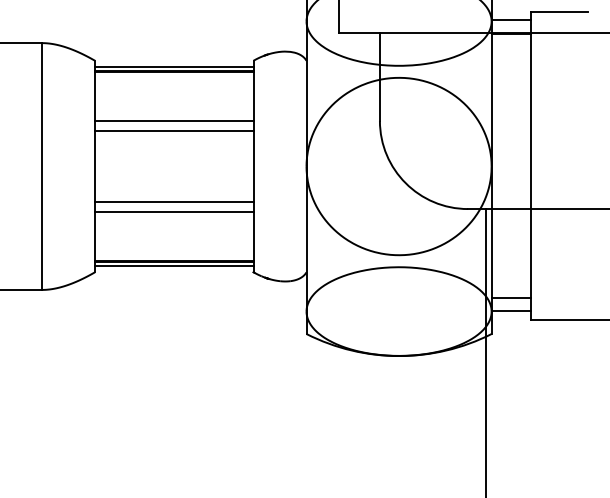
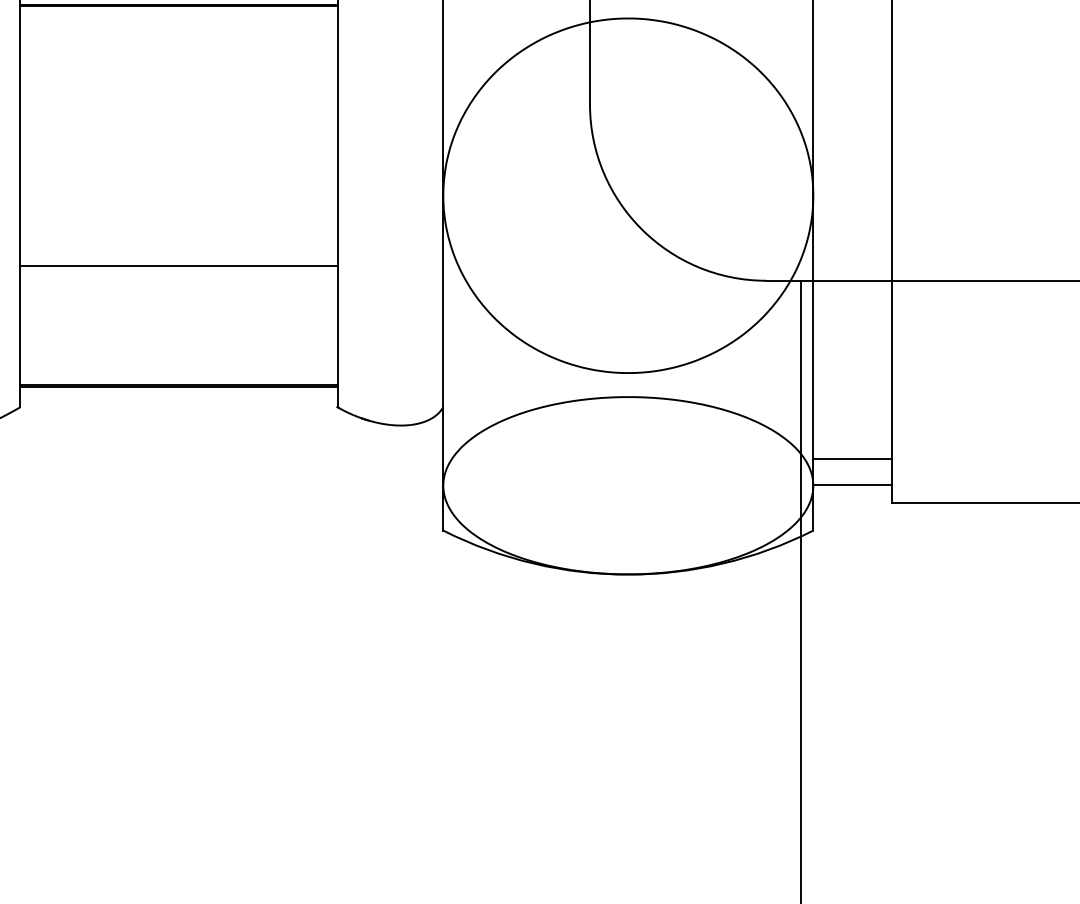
line: (173, 120) -> (177, 103), removed
line: (173, 131) -> (177, 125), removed
line: (173, 212) -> (177, 287), removed
line: (173, 266) -> (177, 395), removed

